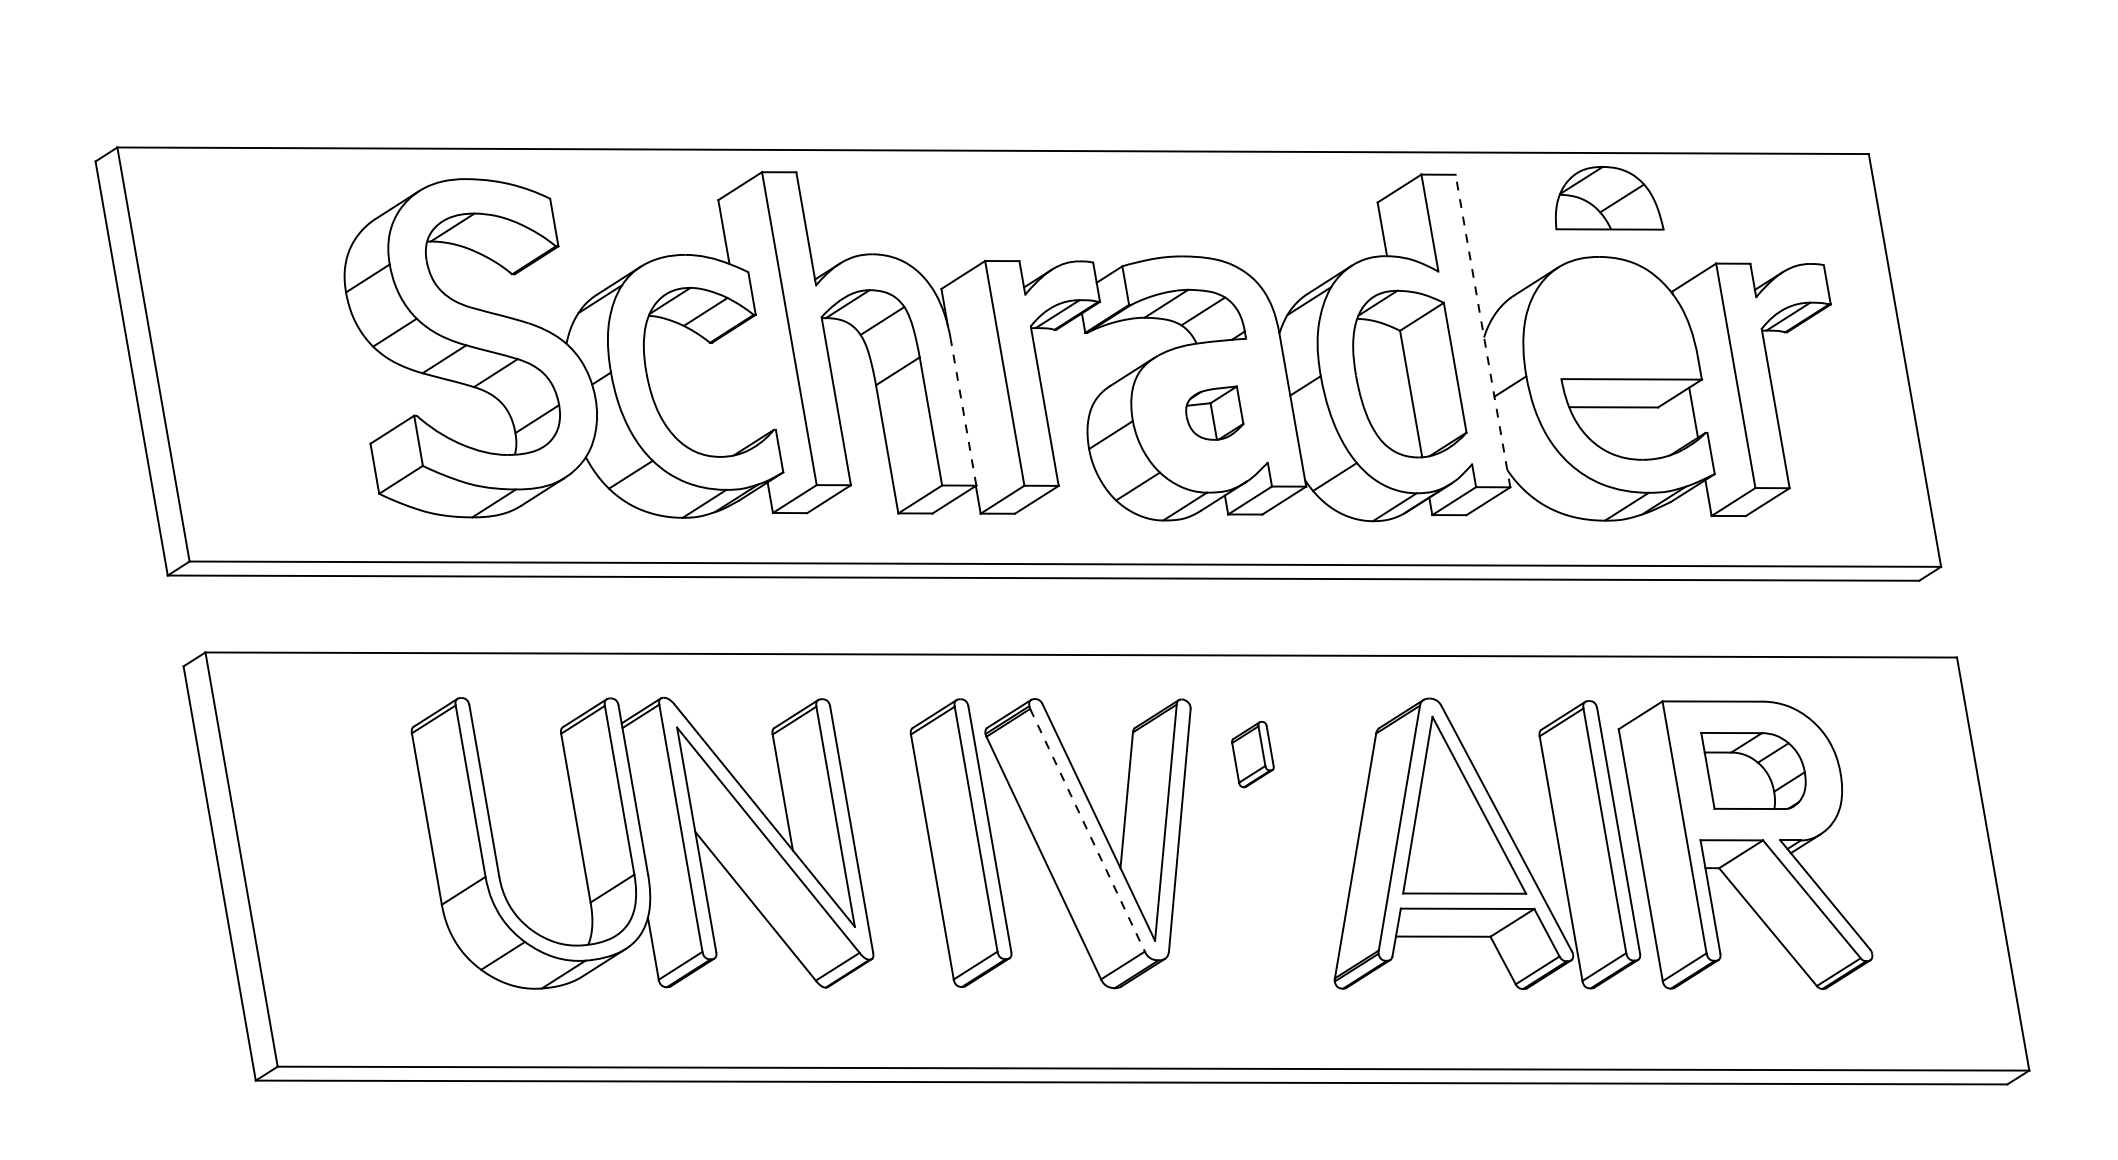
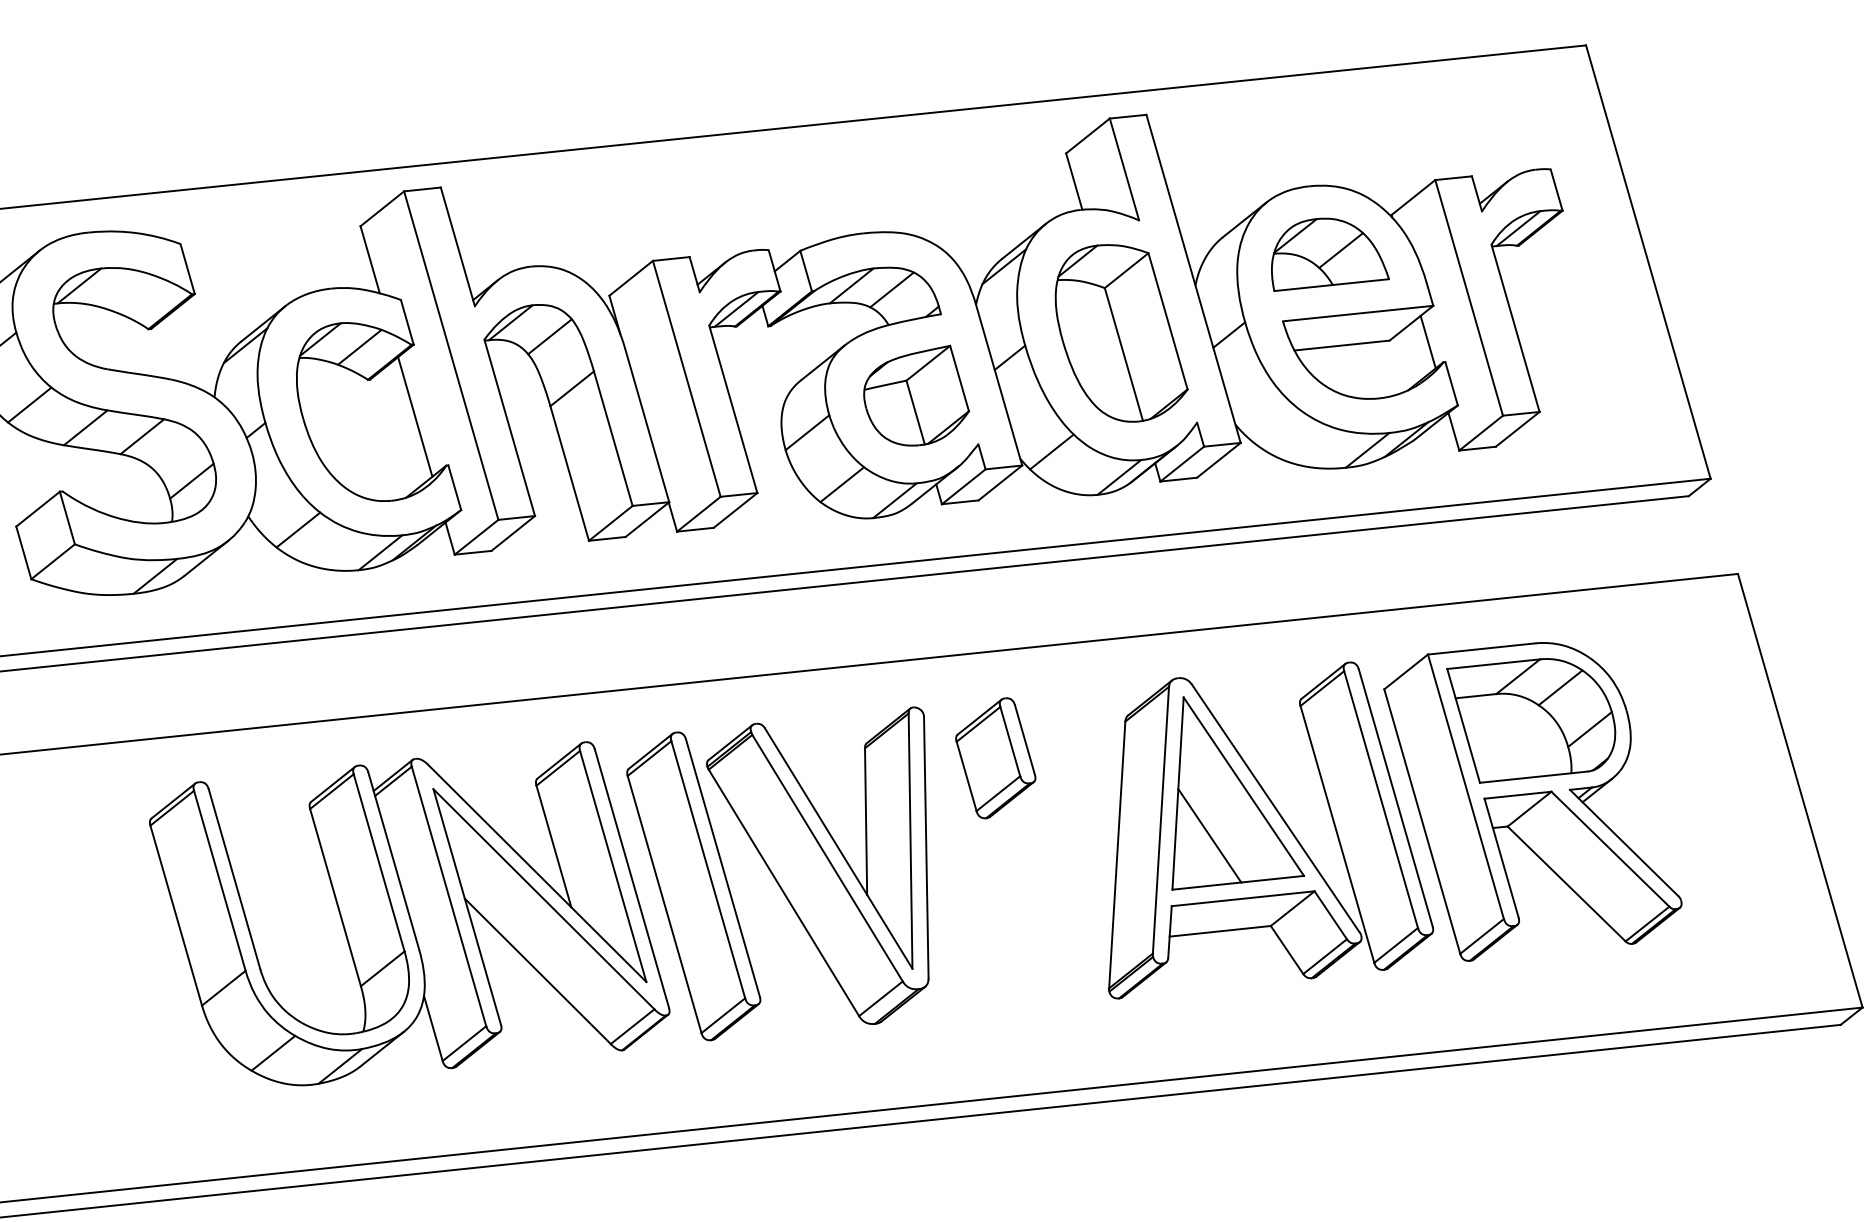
part: (1609, 198) -> (1327, 252), moved
line: (1482, 331) -> (1193, 279), dashed -> solid
line: (750, 381) -> (415, 416), added
line: (963, 412) -> (647, 425), dashed -> solid
part: (1214, 412) -> (915, 396), size x1.67
part: (1252, 754) -> (995, 758), size x1.67
part: (1753, 770) -> (1533, 718), size x1.43
line: (1087, 830) -> (827, 858), dashed -> solid
part: (642, 842) -> (409, 916), moved
line: (1442, 847) -> (1209, 836), added

